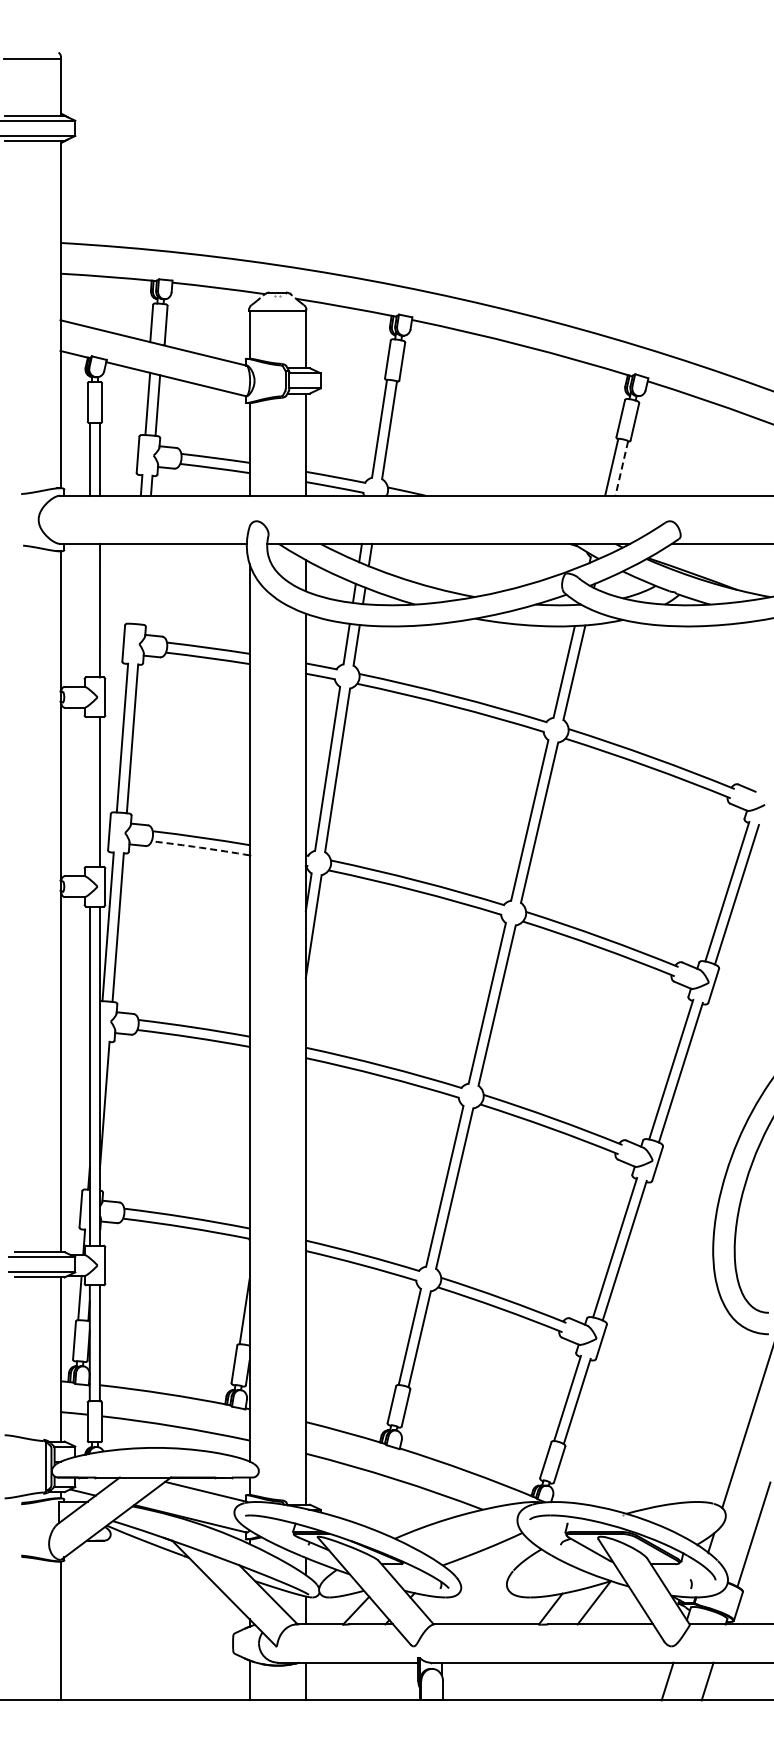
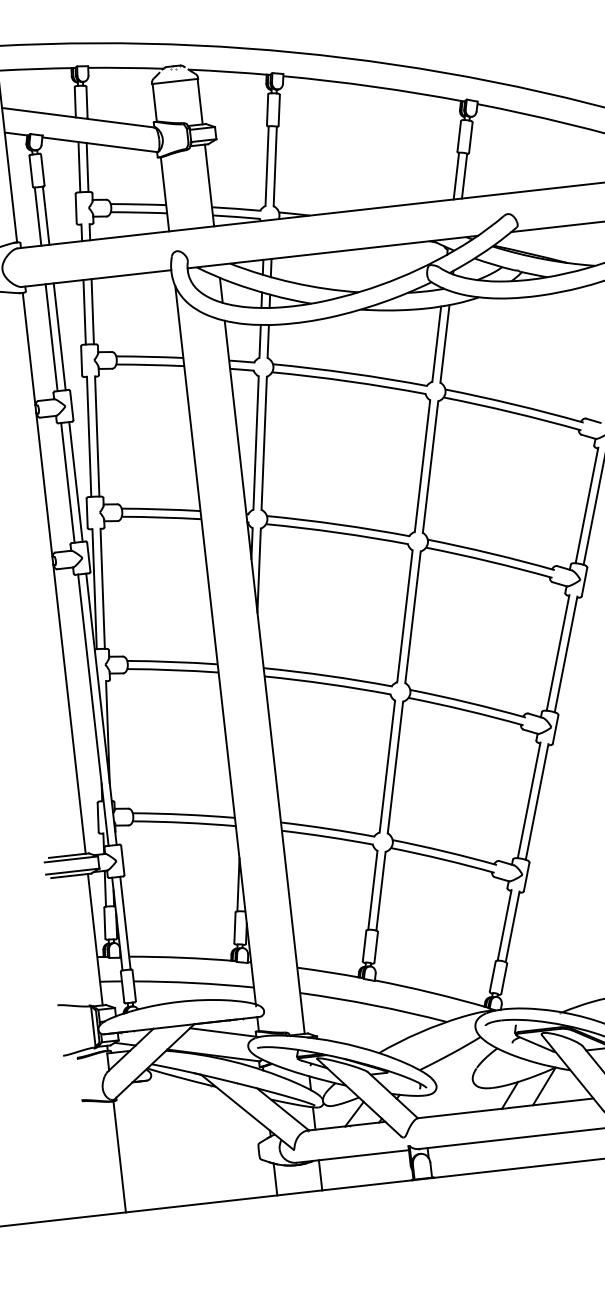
line: (621, 468) -> (464, 176), dashed -> solid
line: (134, 583) -> (84, 312), added
line: (144, 583) -> (92, 311), added
line: (89, 610) -> (51, 337), added
line: (89, 791) -> (67, 482), added
line: (200, 847) -> (161, 517), dashed -> solid

